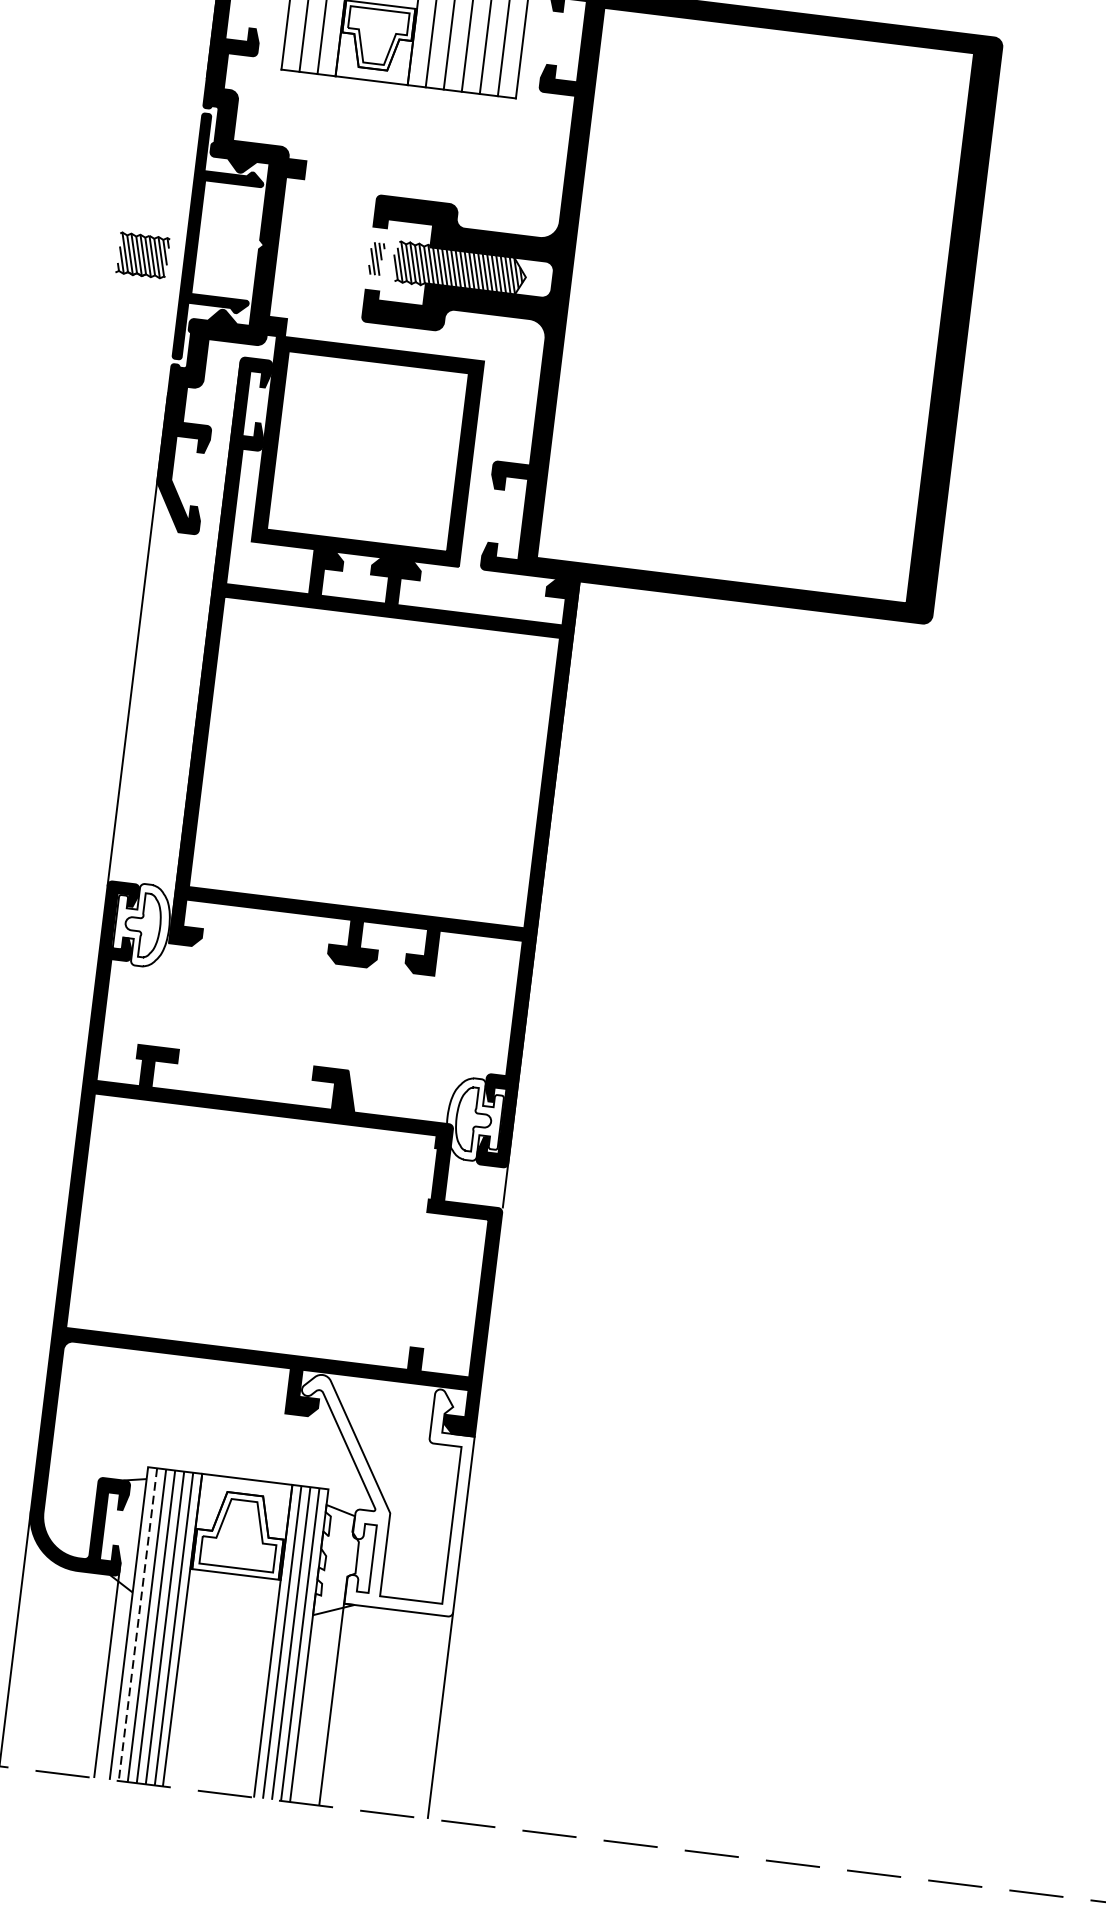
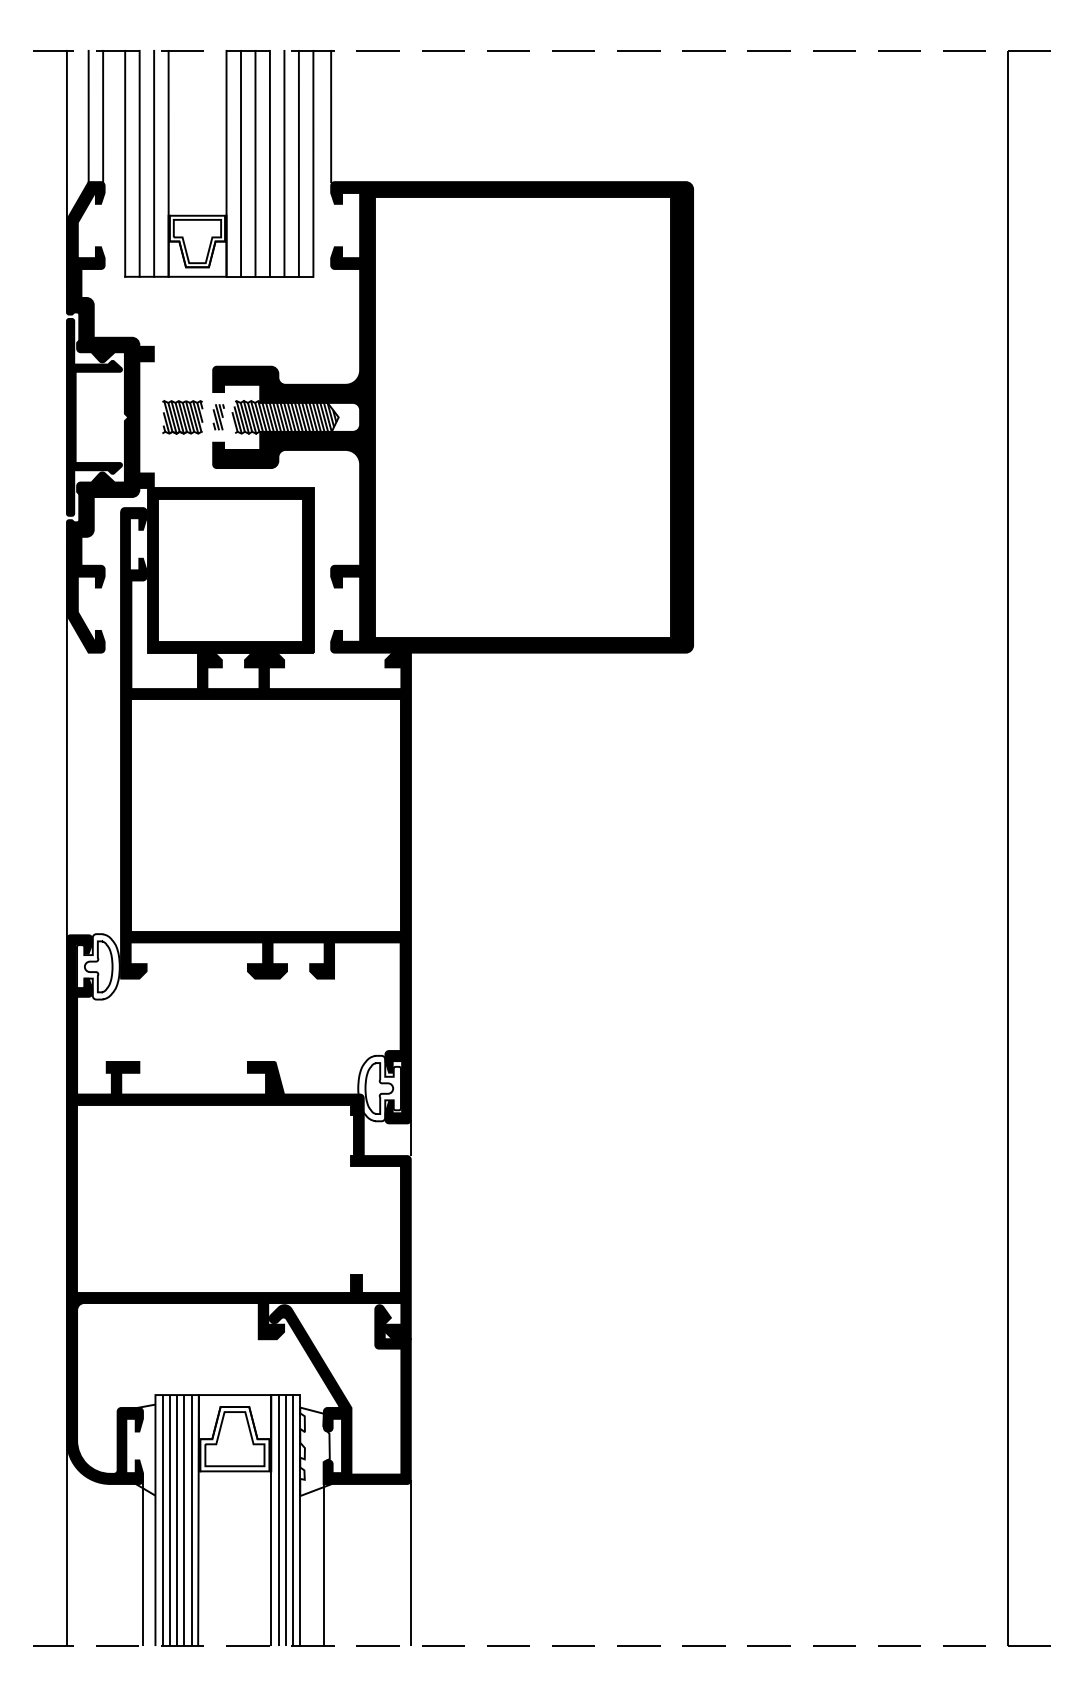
part: (142, 255) -> (182, 417), moved
fill: (377, 1494) -> (339, 1394), added
line: (137, 1624) -> (162, 1520), dashed -> solid

